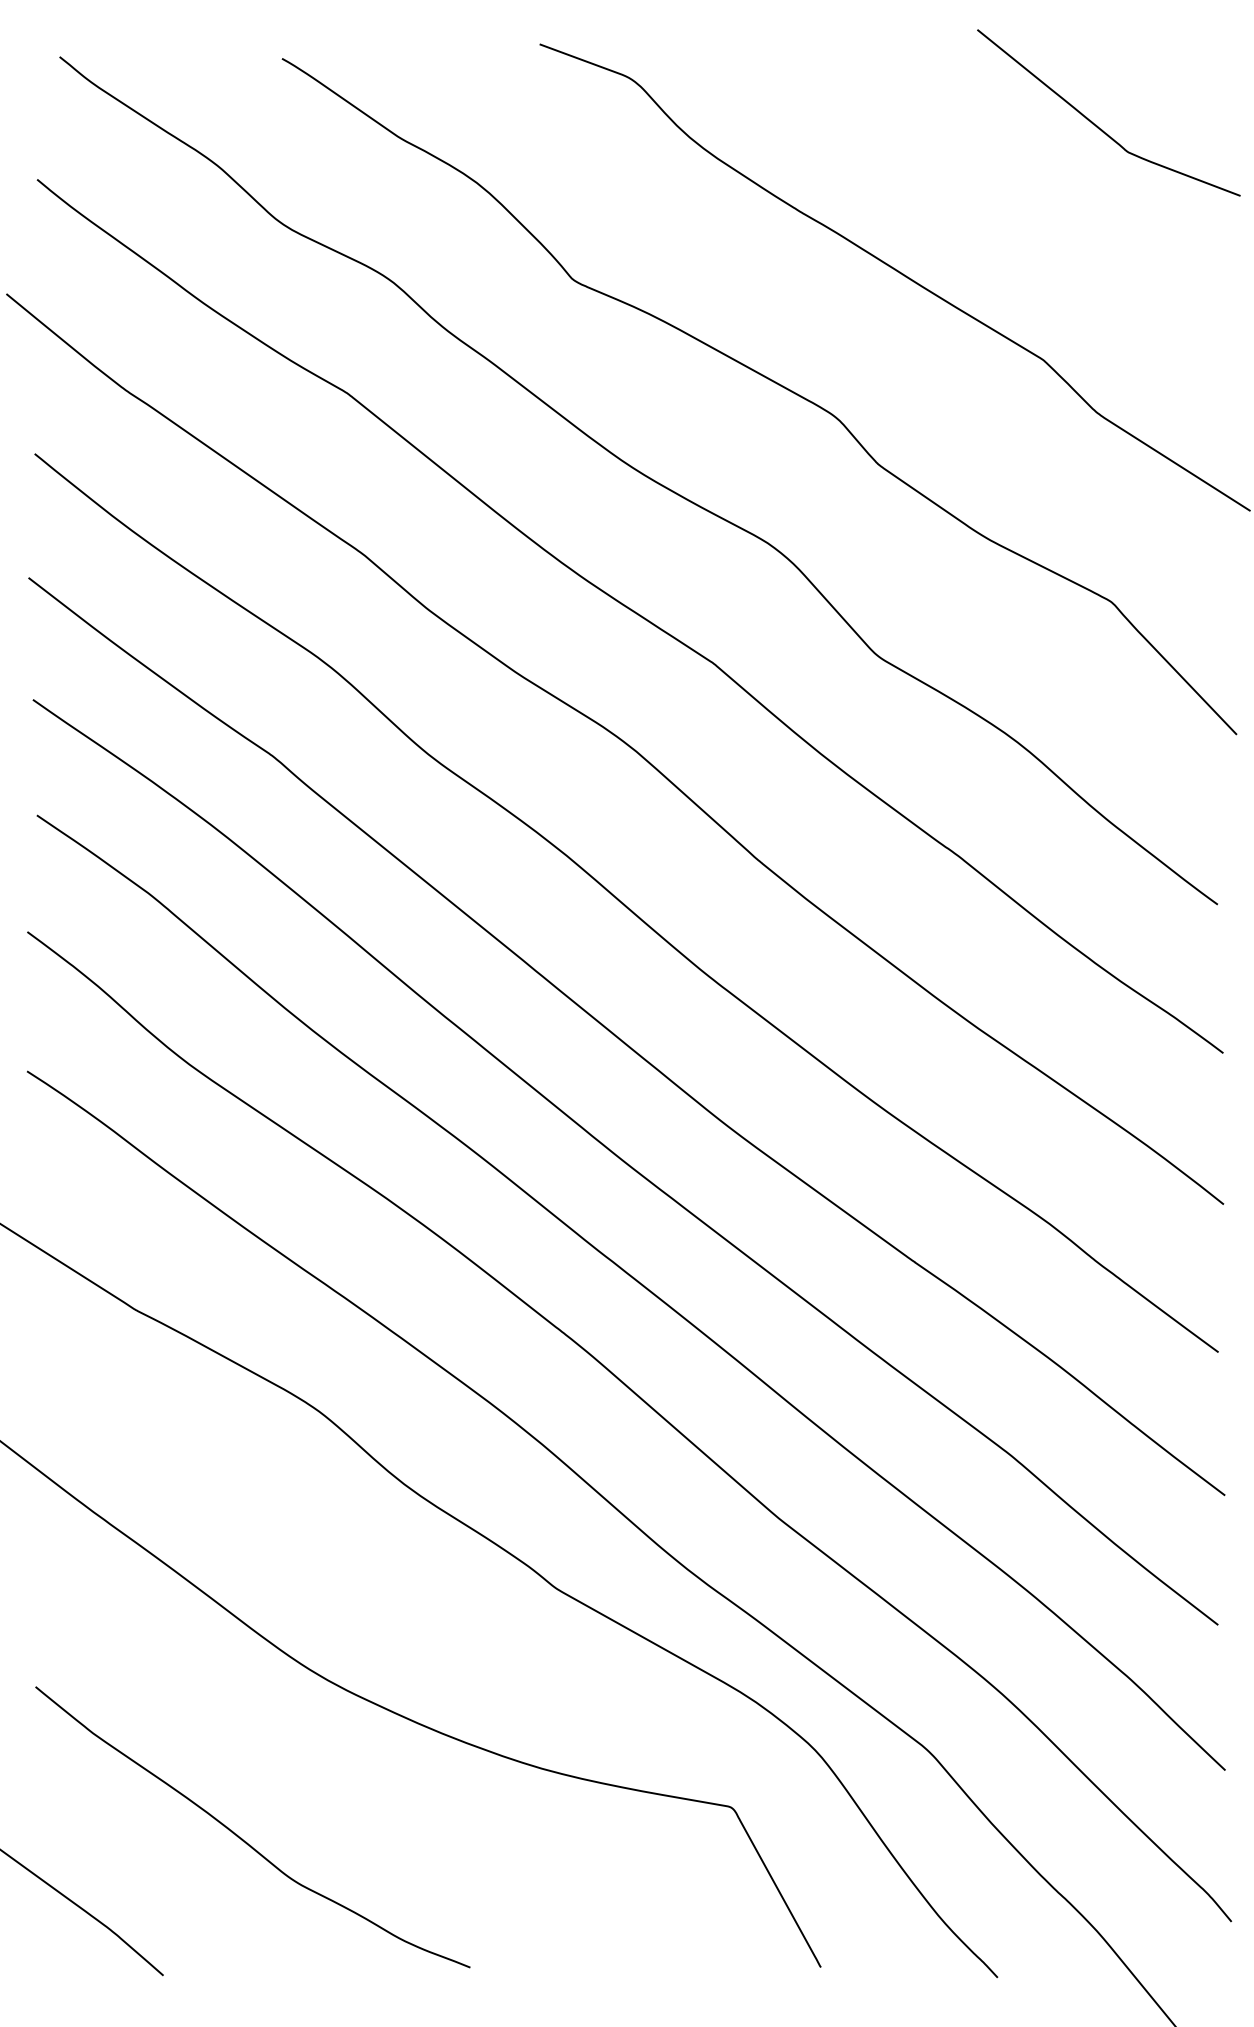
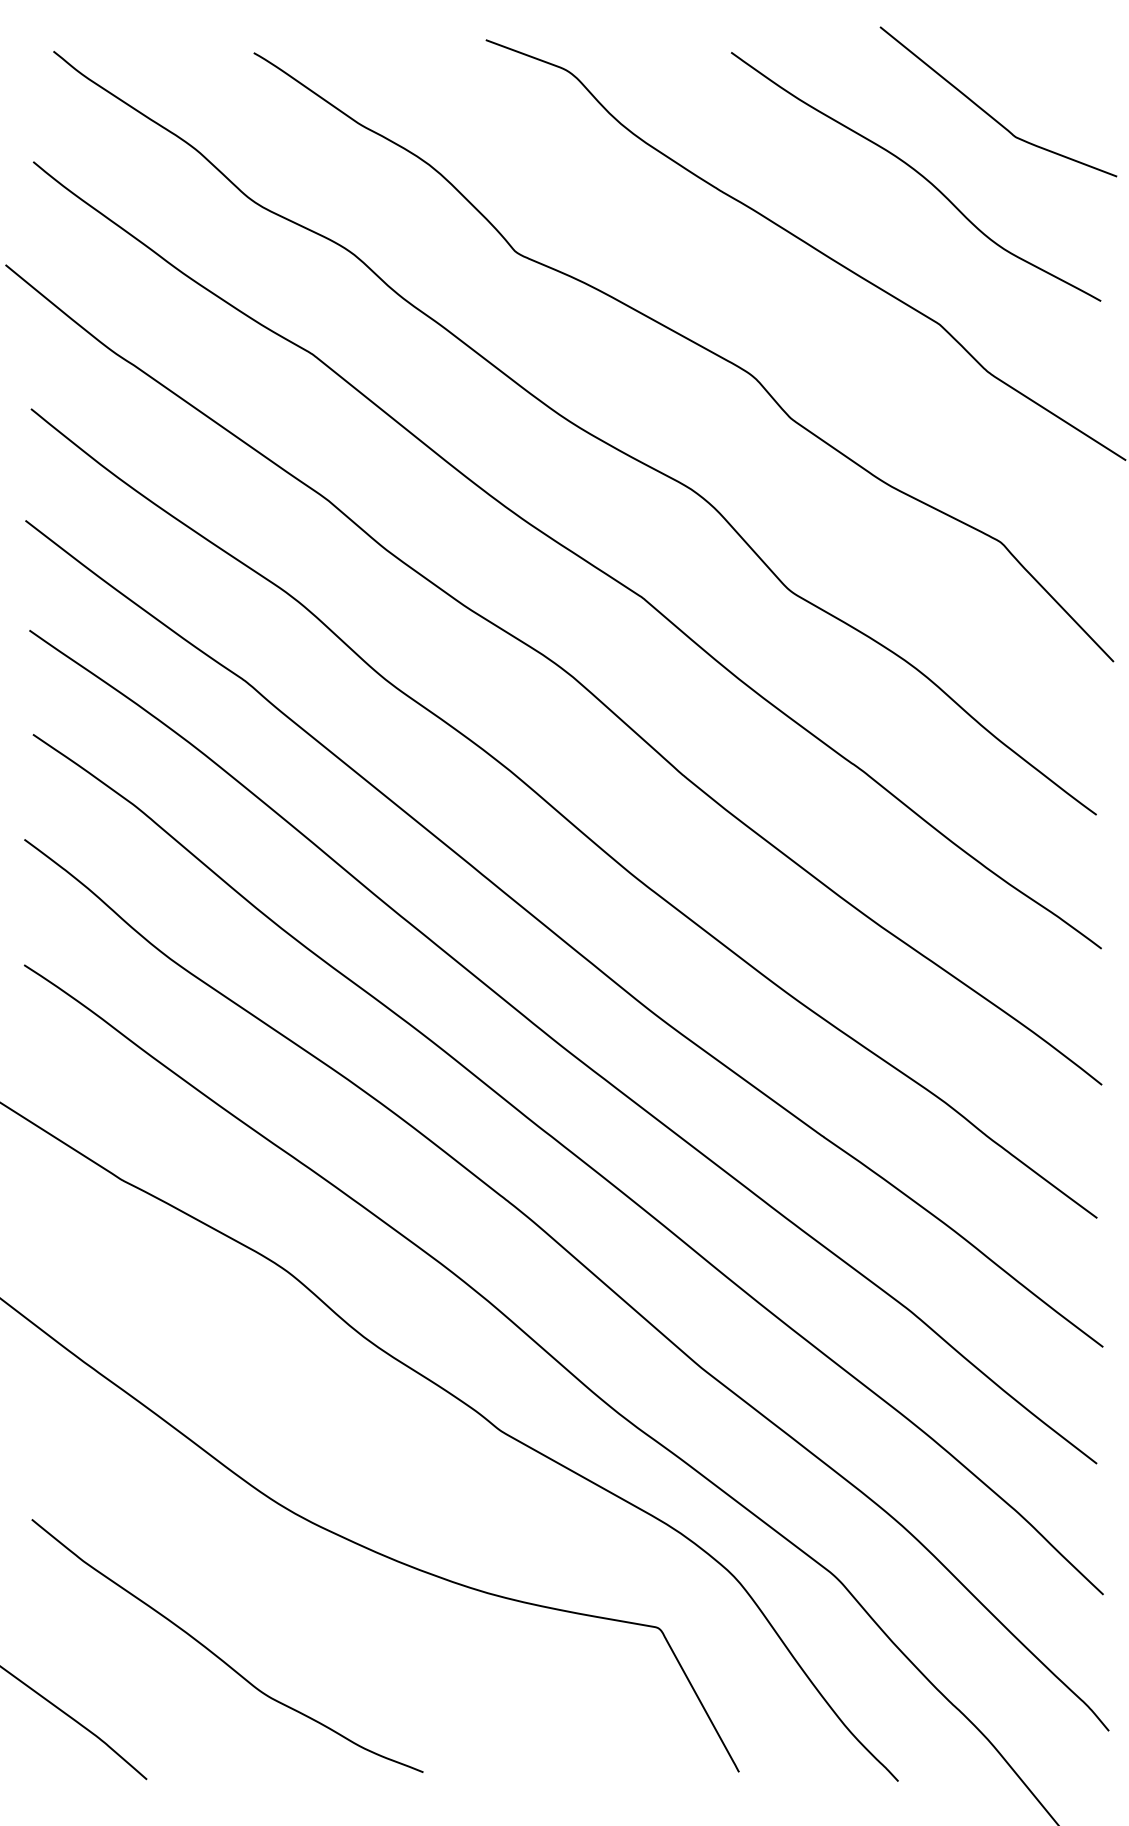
curve: (1017, 191) -> (916, 172), added

